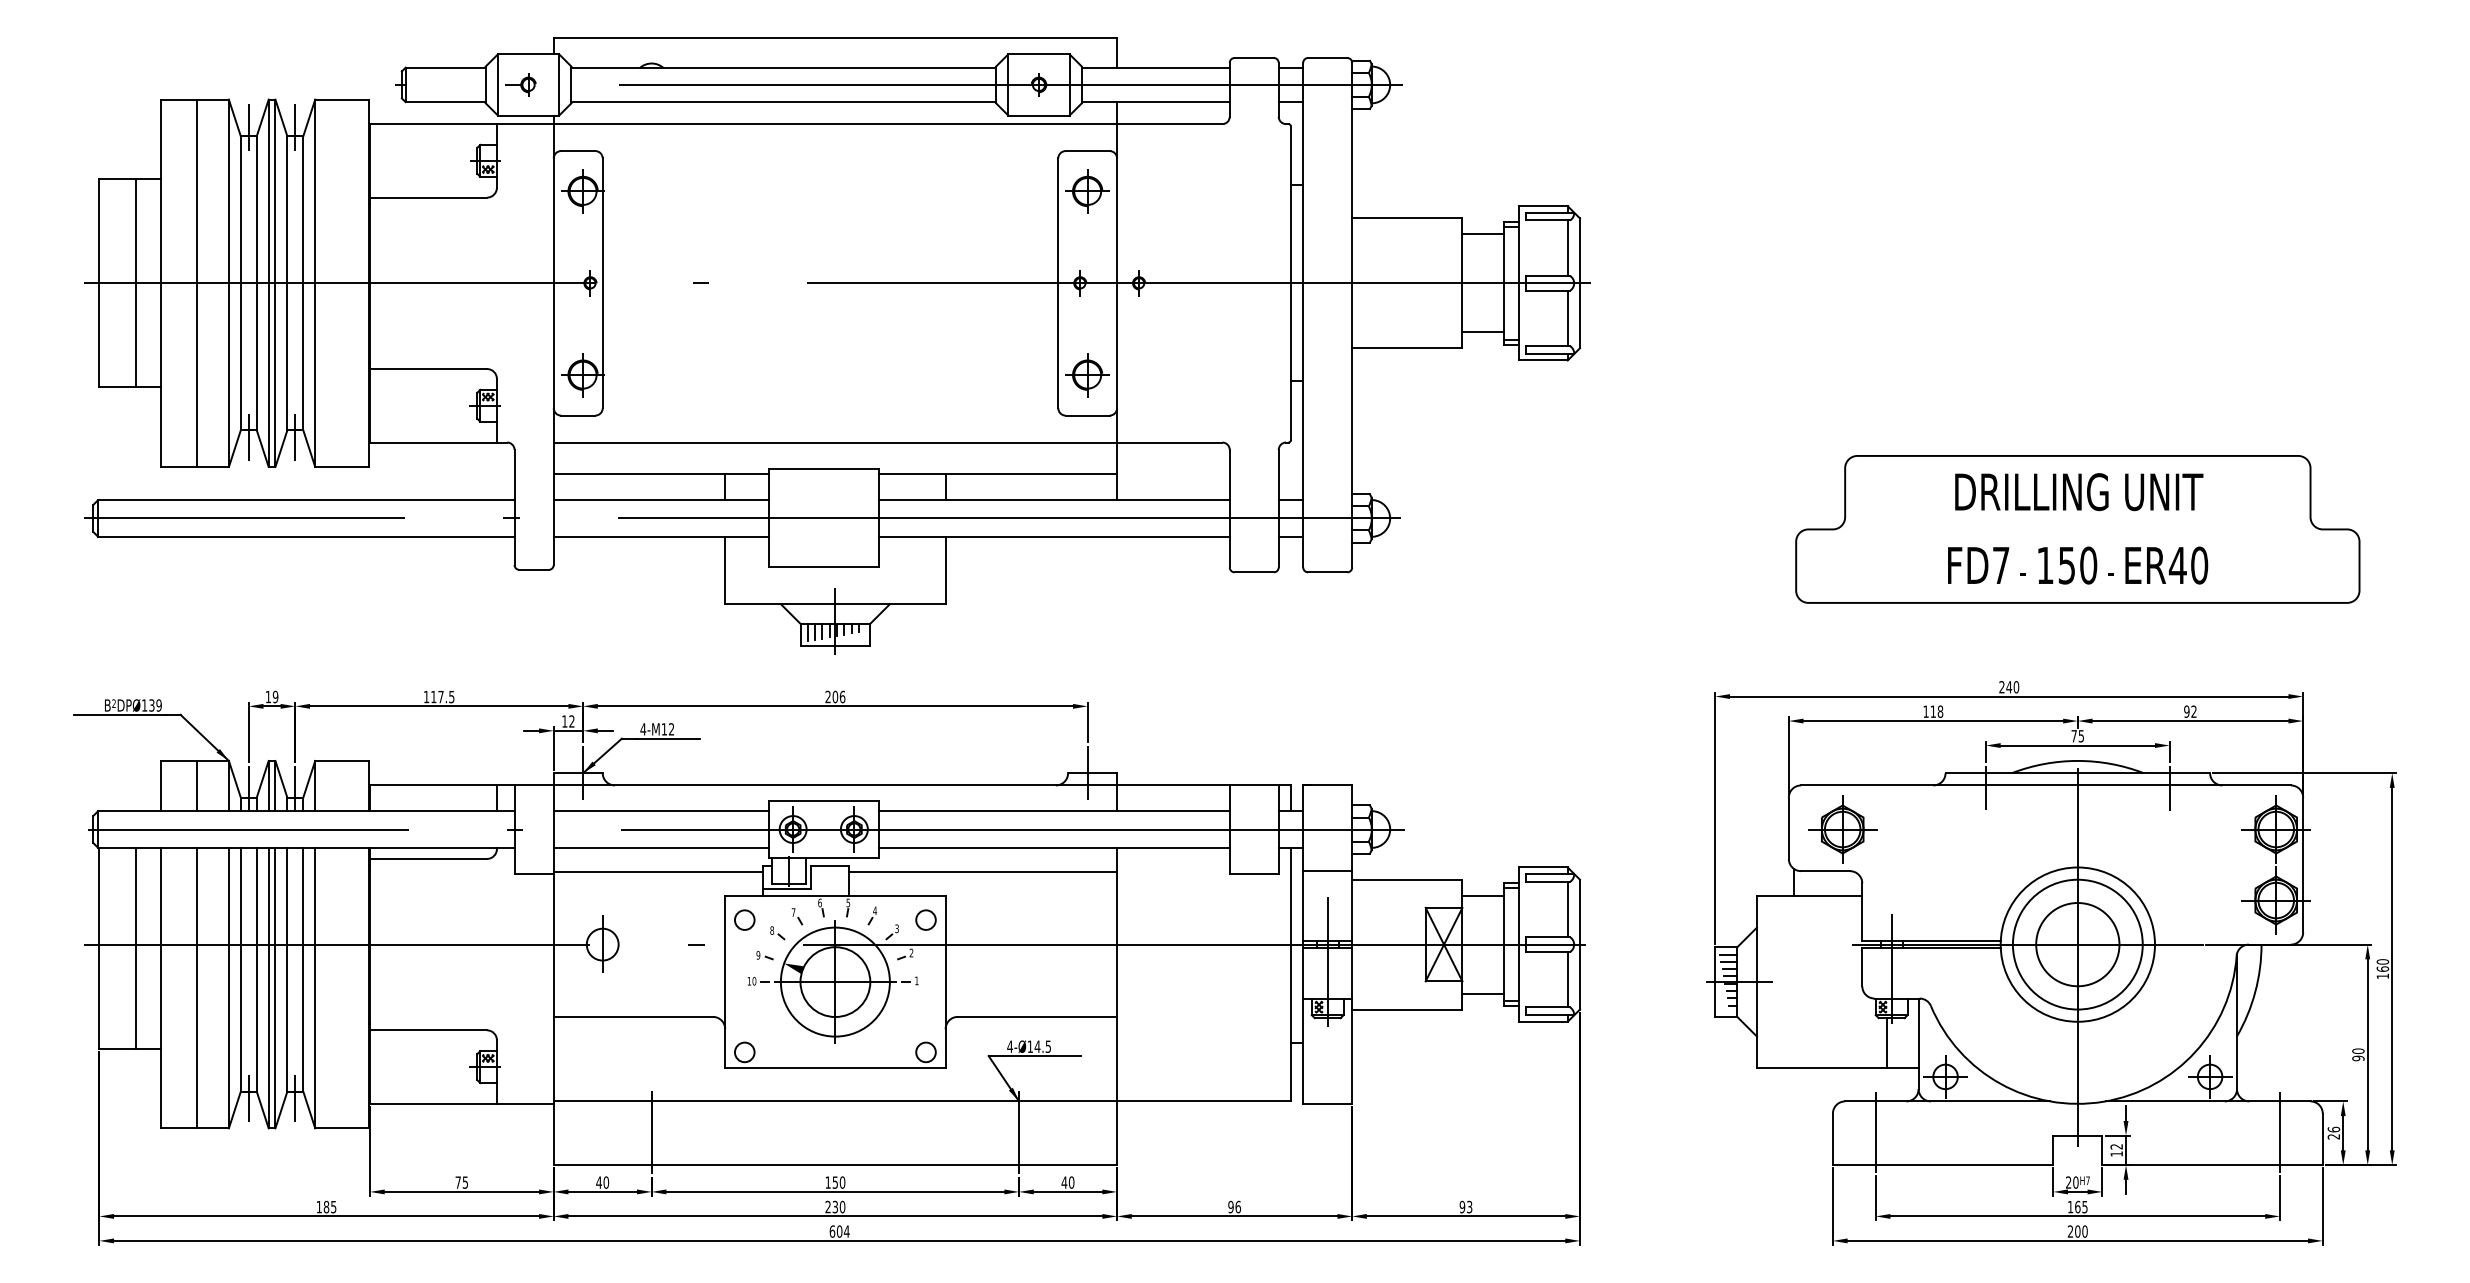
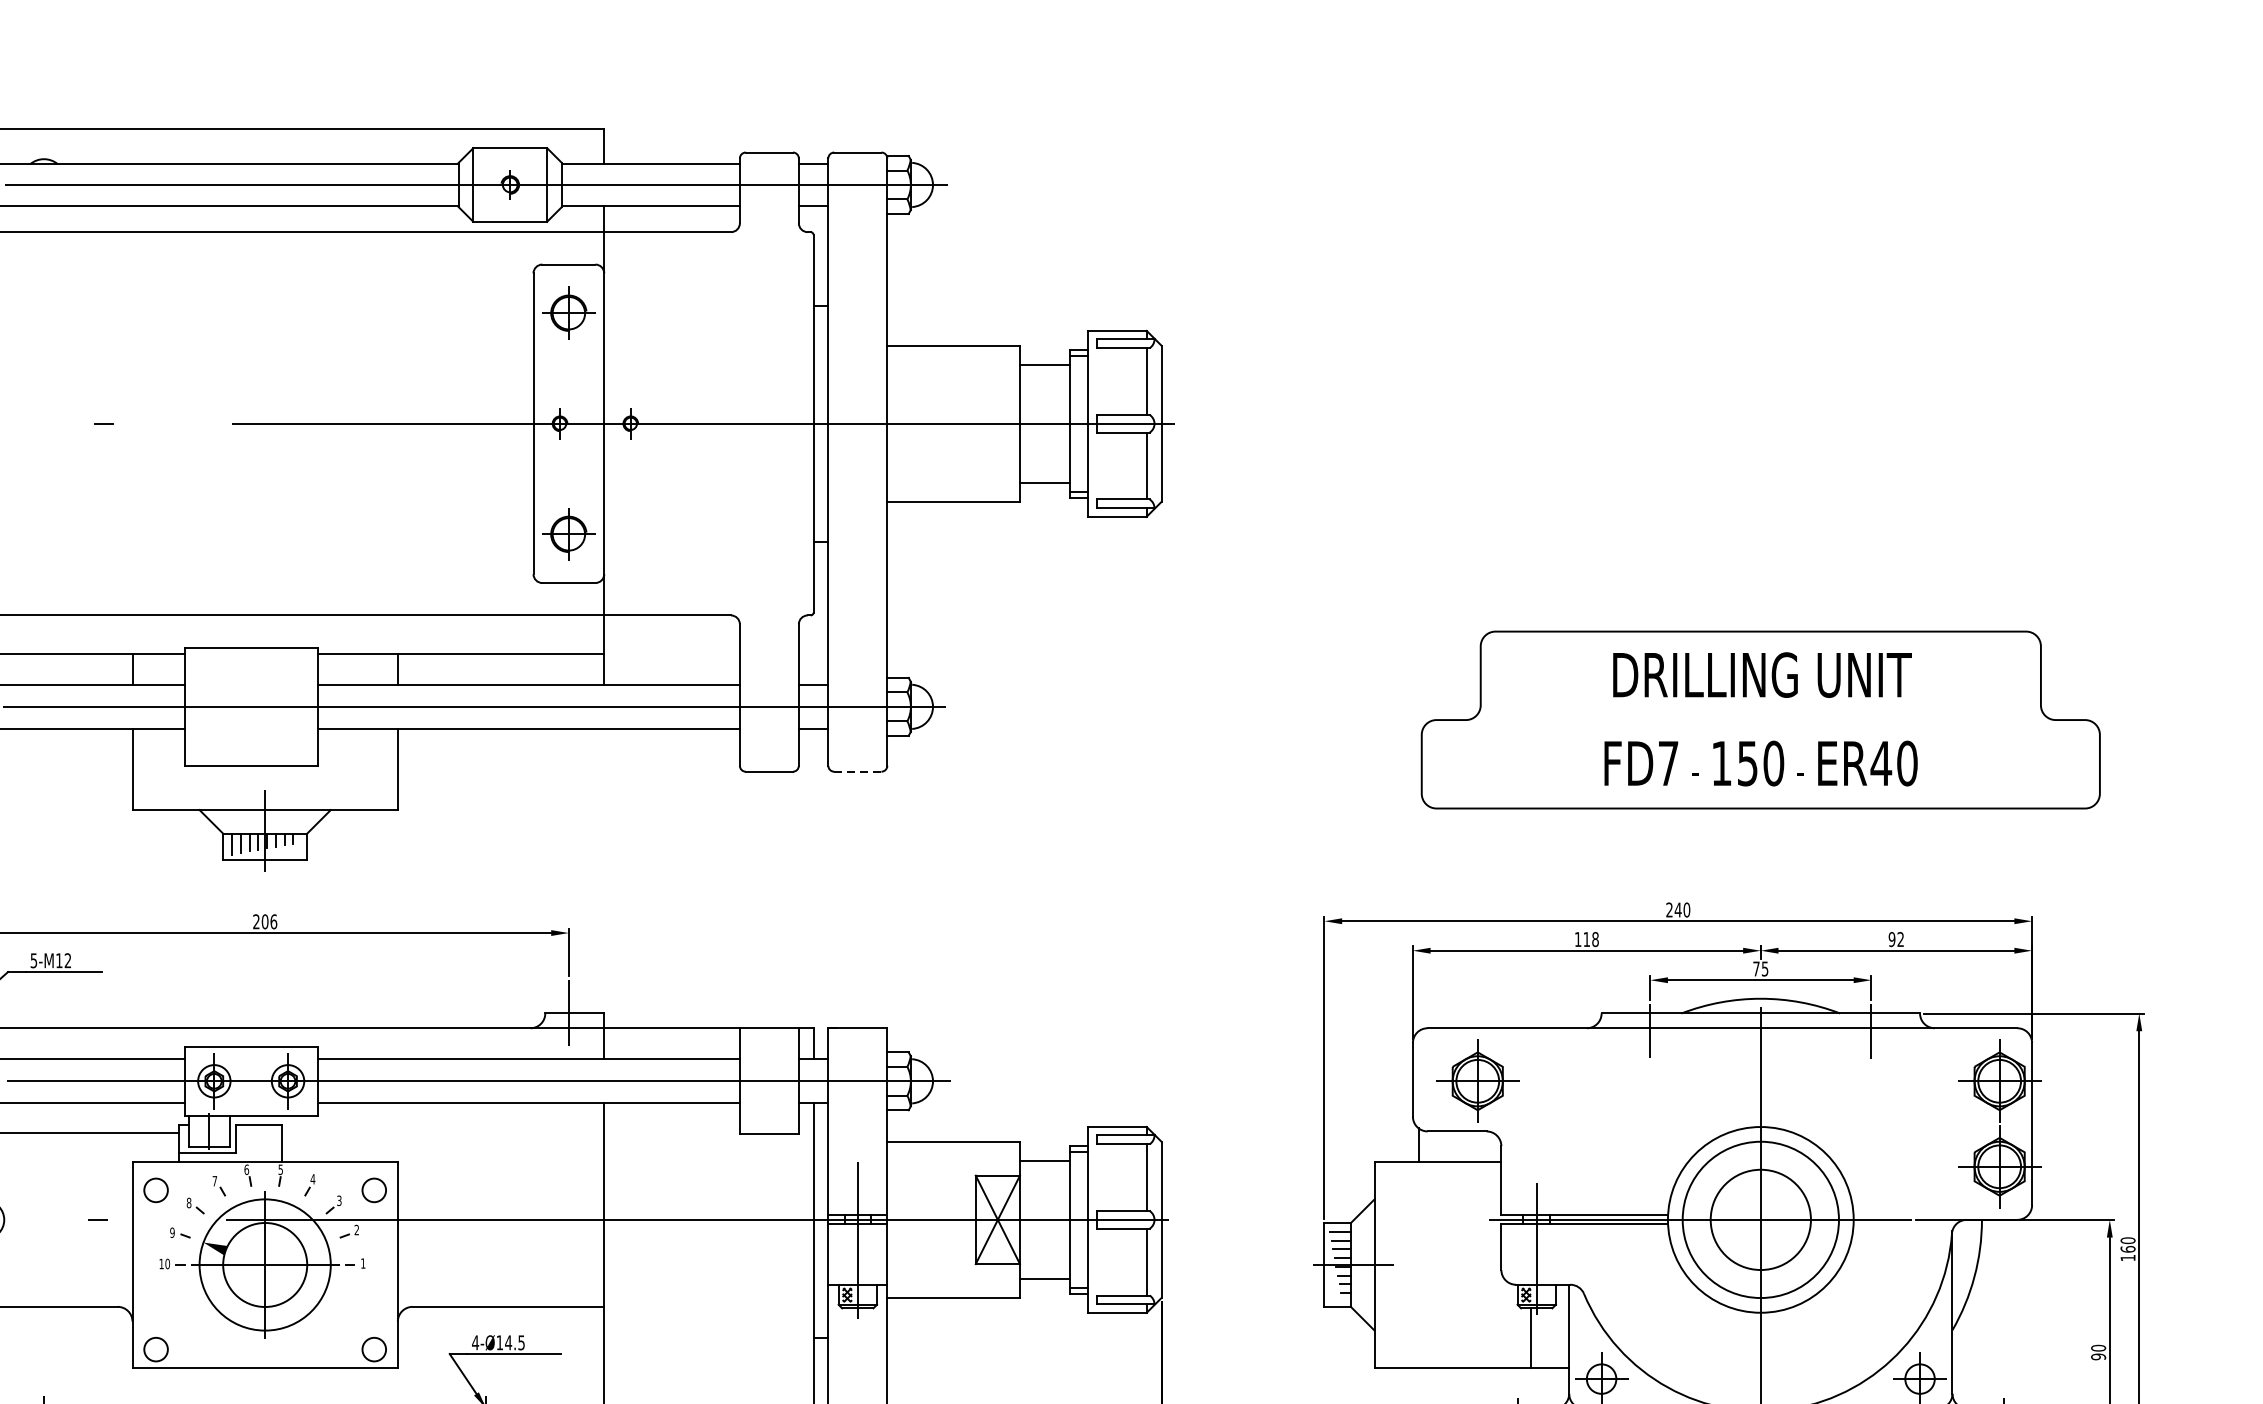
line: (1327, 572) -> (857, 771), solid -> dashed
text: (643, 729) -> (34, 960), 4-M12 -> 5-M12
line: (1327, 871) -> (857, 1131), removed
line: (983, 872) -> (443, 1133), removed

